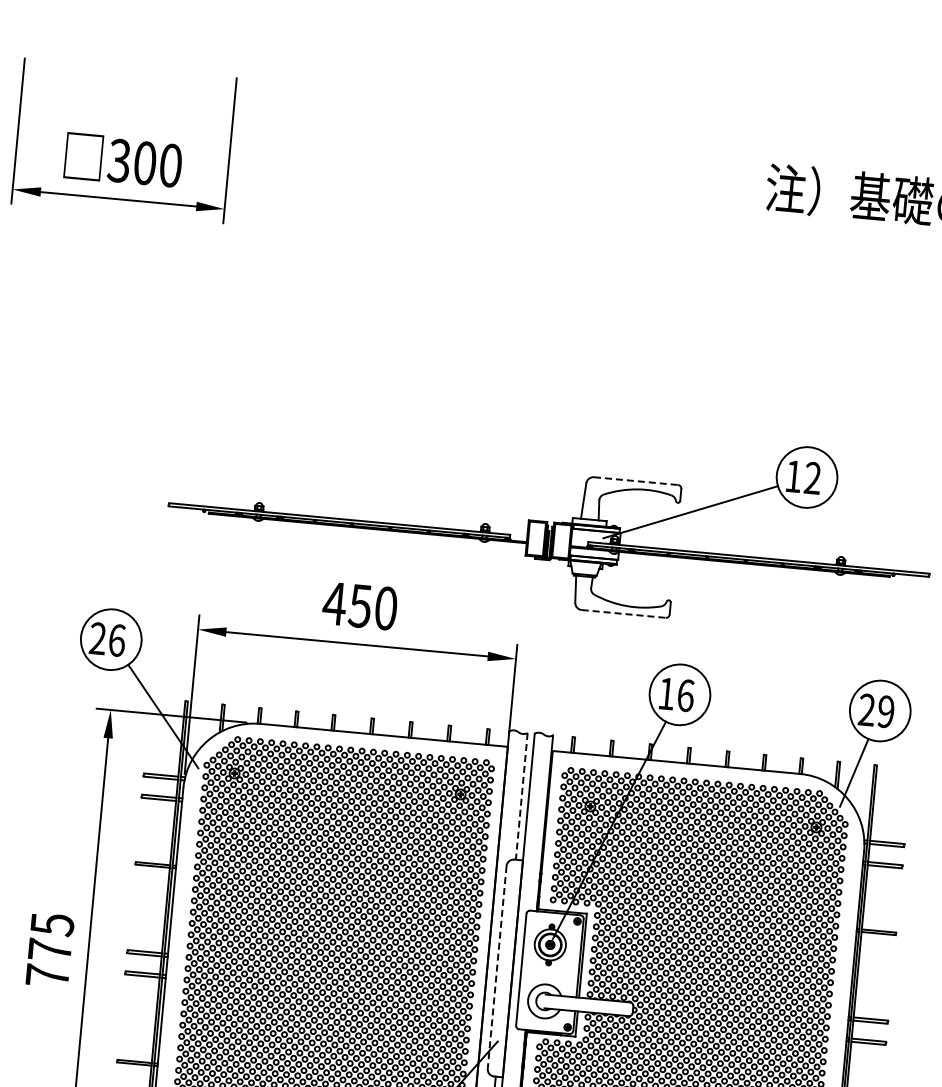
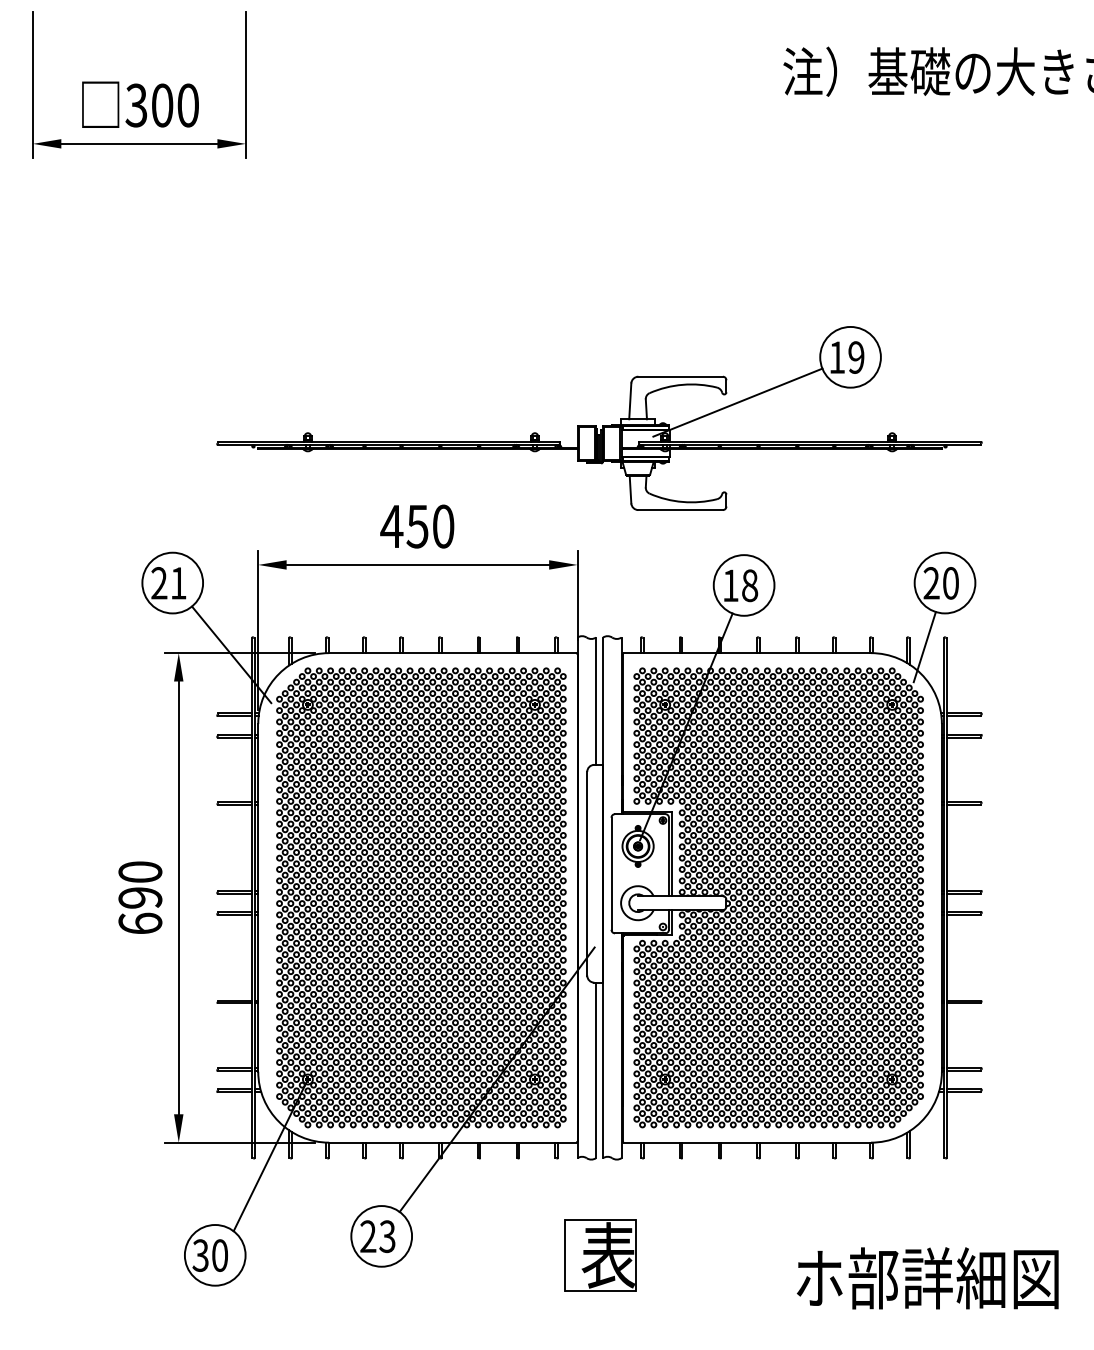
text: (812, 478) -> (856, 357), 12 -> 19
line: (636, 480) -> (681, 376), dashed -> solid
line: (624, 614) -> (681, 510), dashed -> solid
text: (116, 640) -> (178, 583), 26 -> 21
text: (686, 695) -> (750, 585), 16 -> 18
text: (885, 711) -> (950, 583), 29 -> 20
line: (521, 796) -> (595, 701), dashed -> solid
text: (50, 949) -> (140, 897), 775 -> 690
line: (497, 967) -> (587, 873), dashed -> solid

